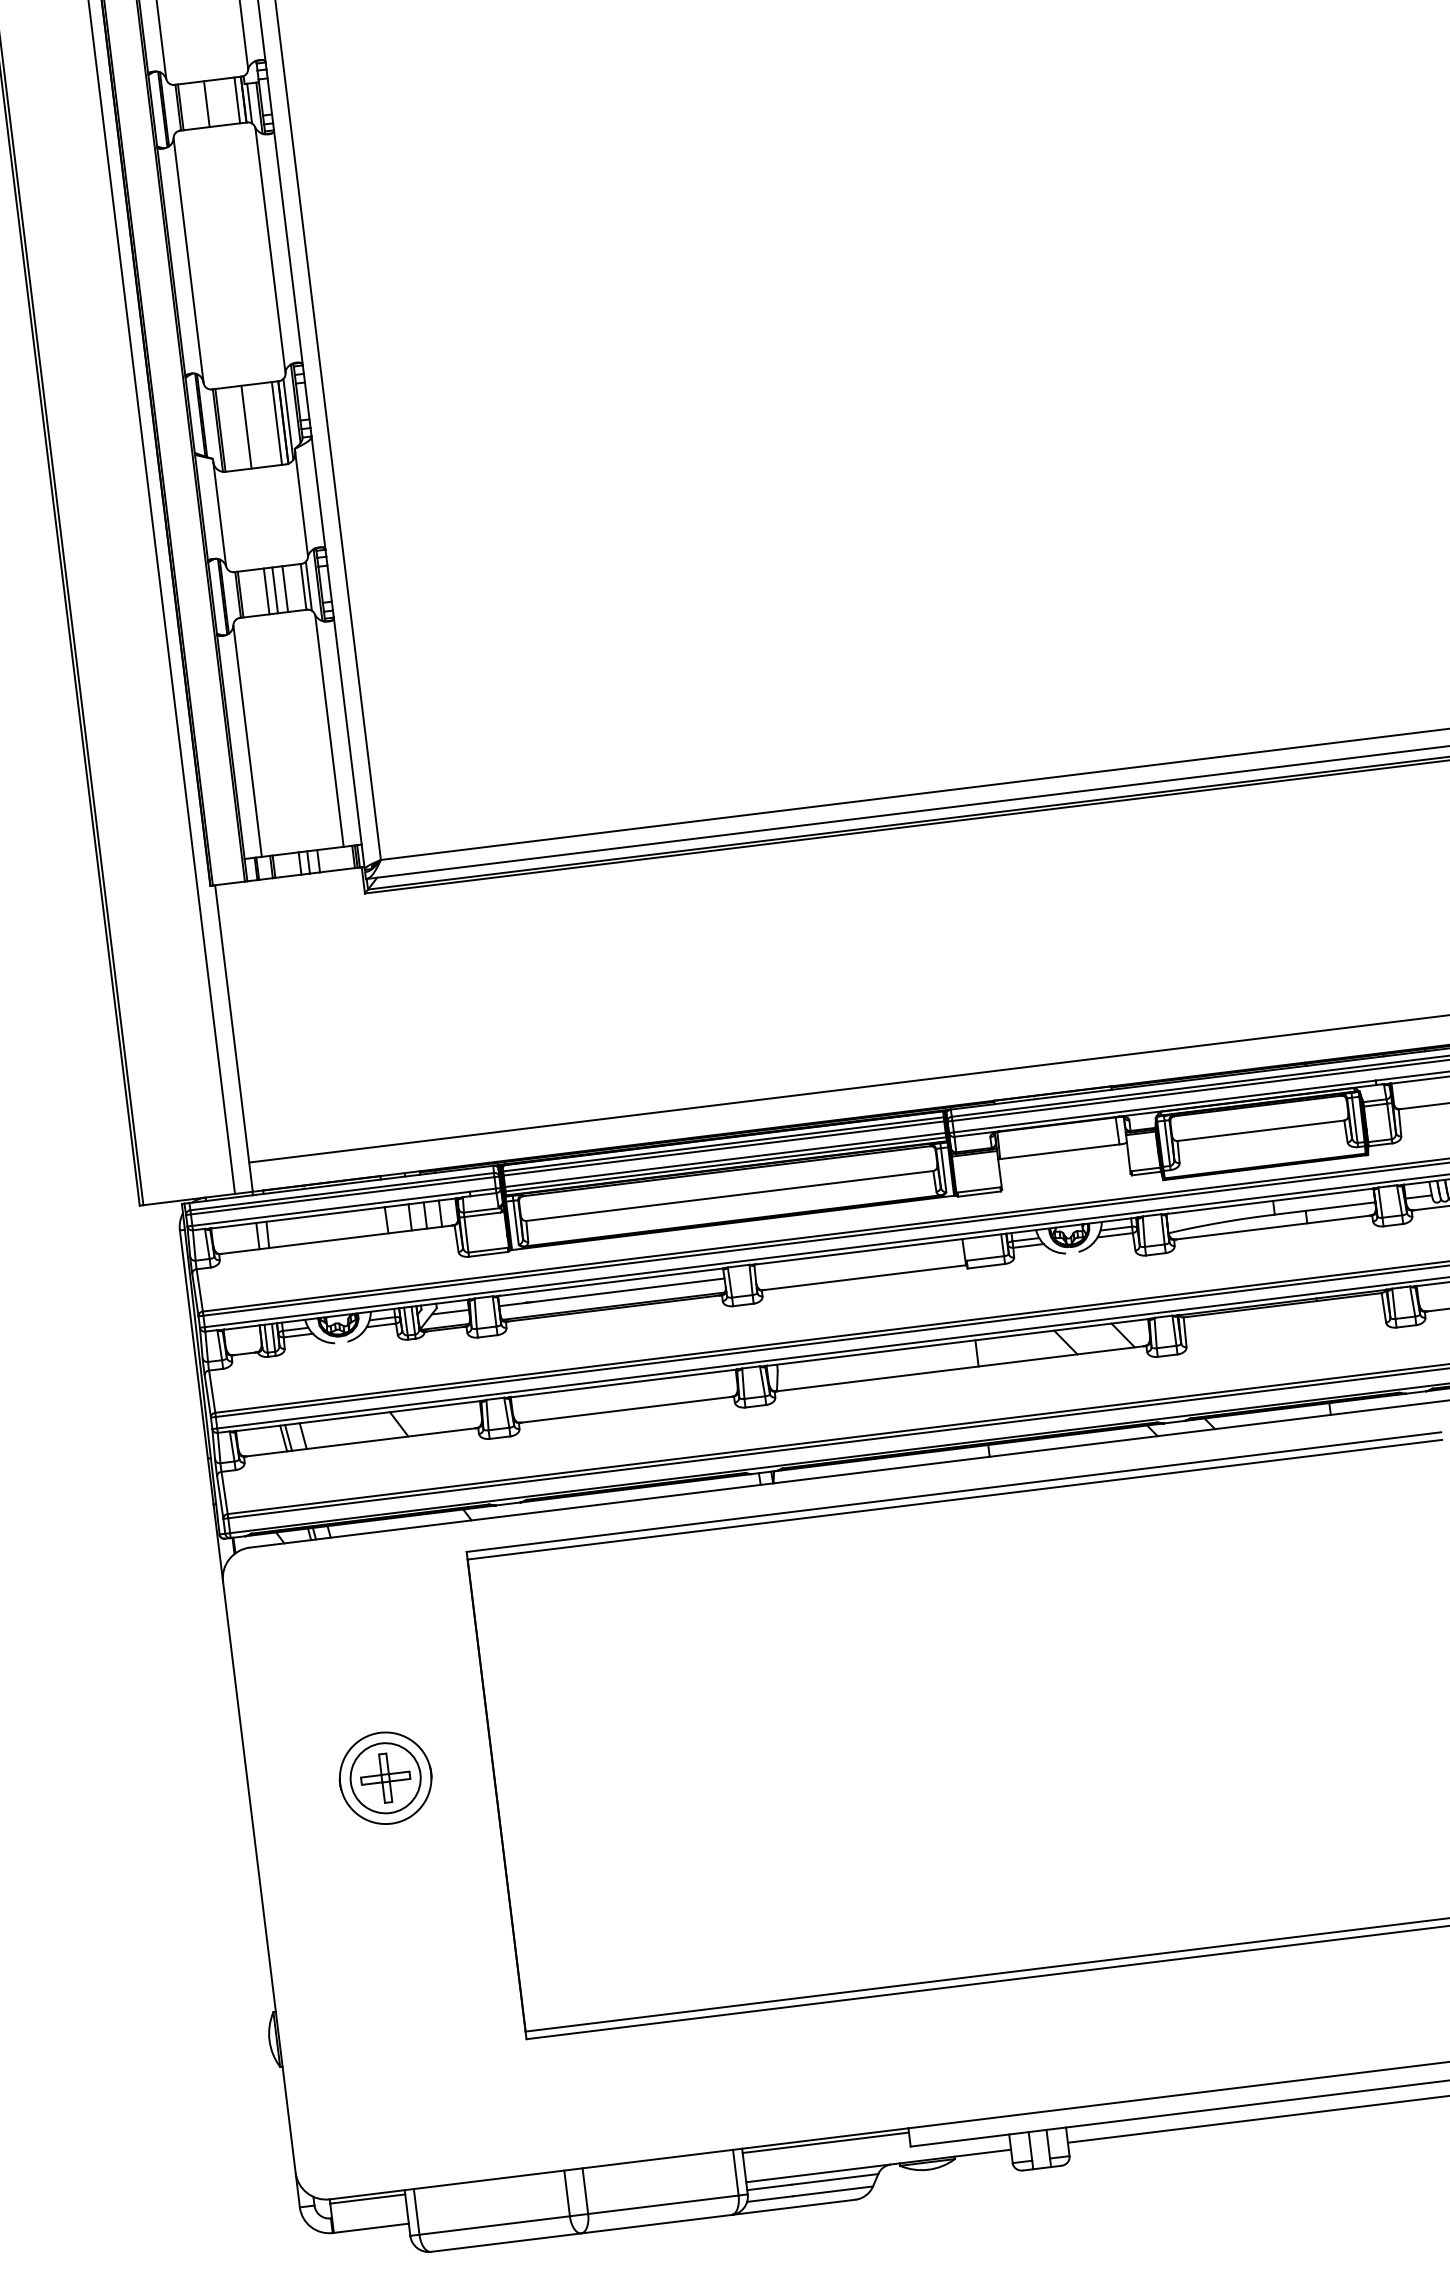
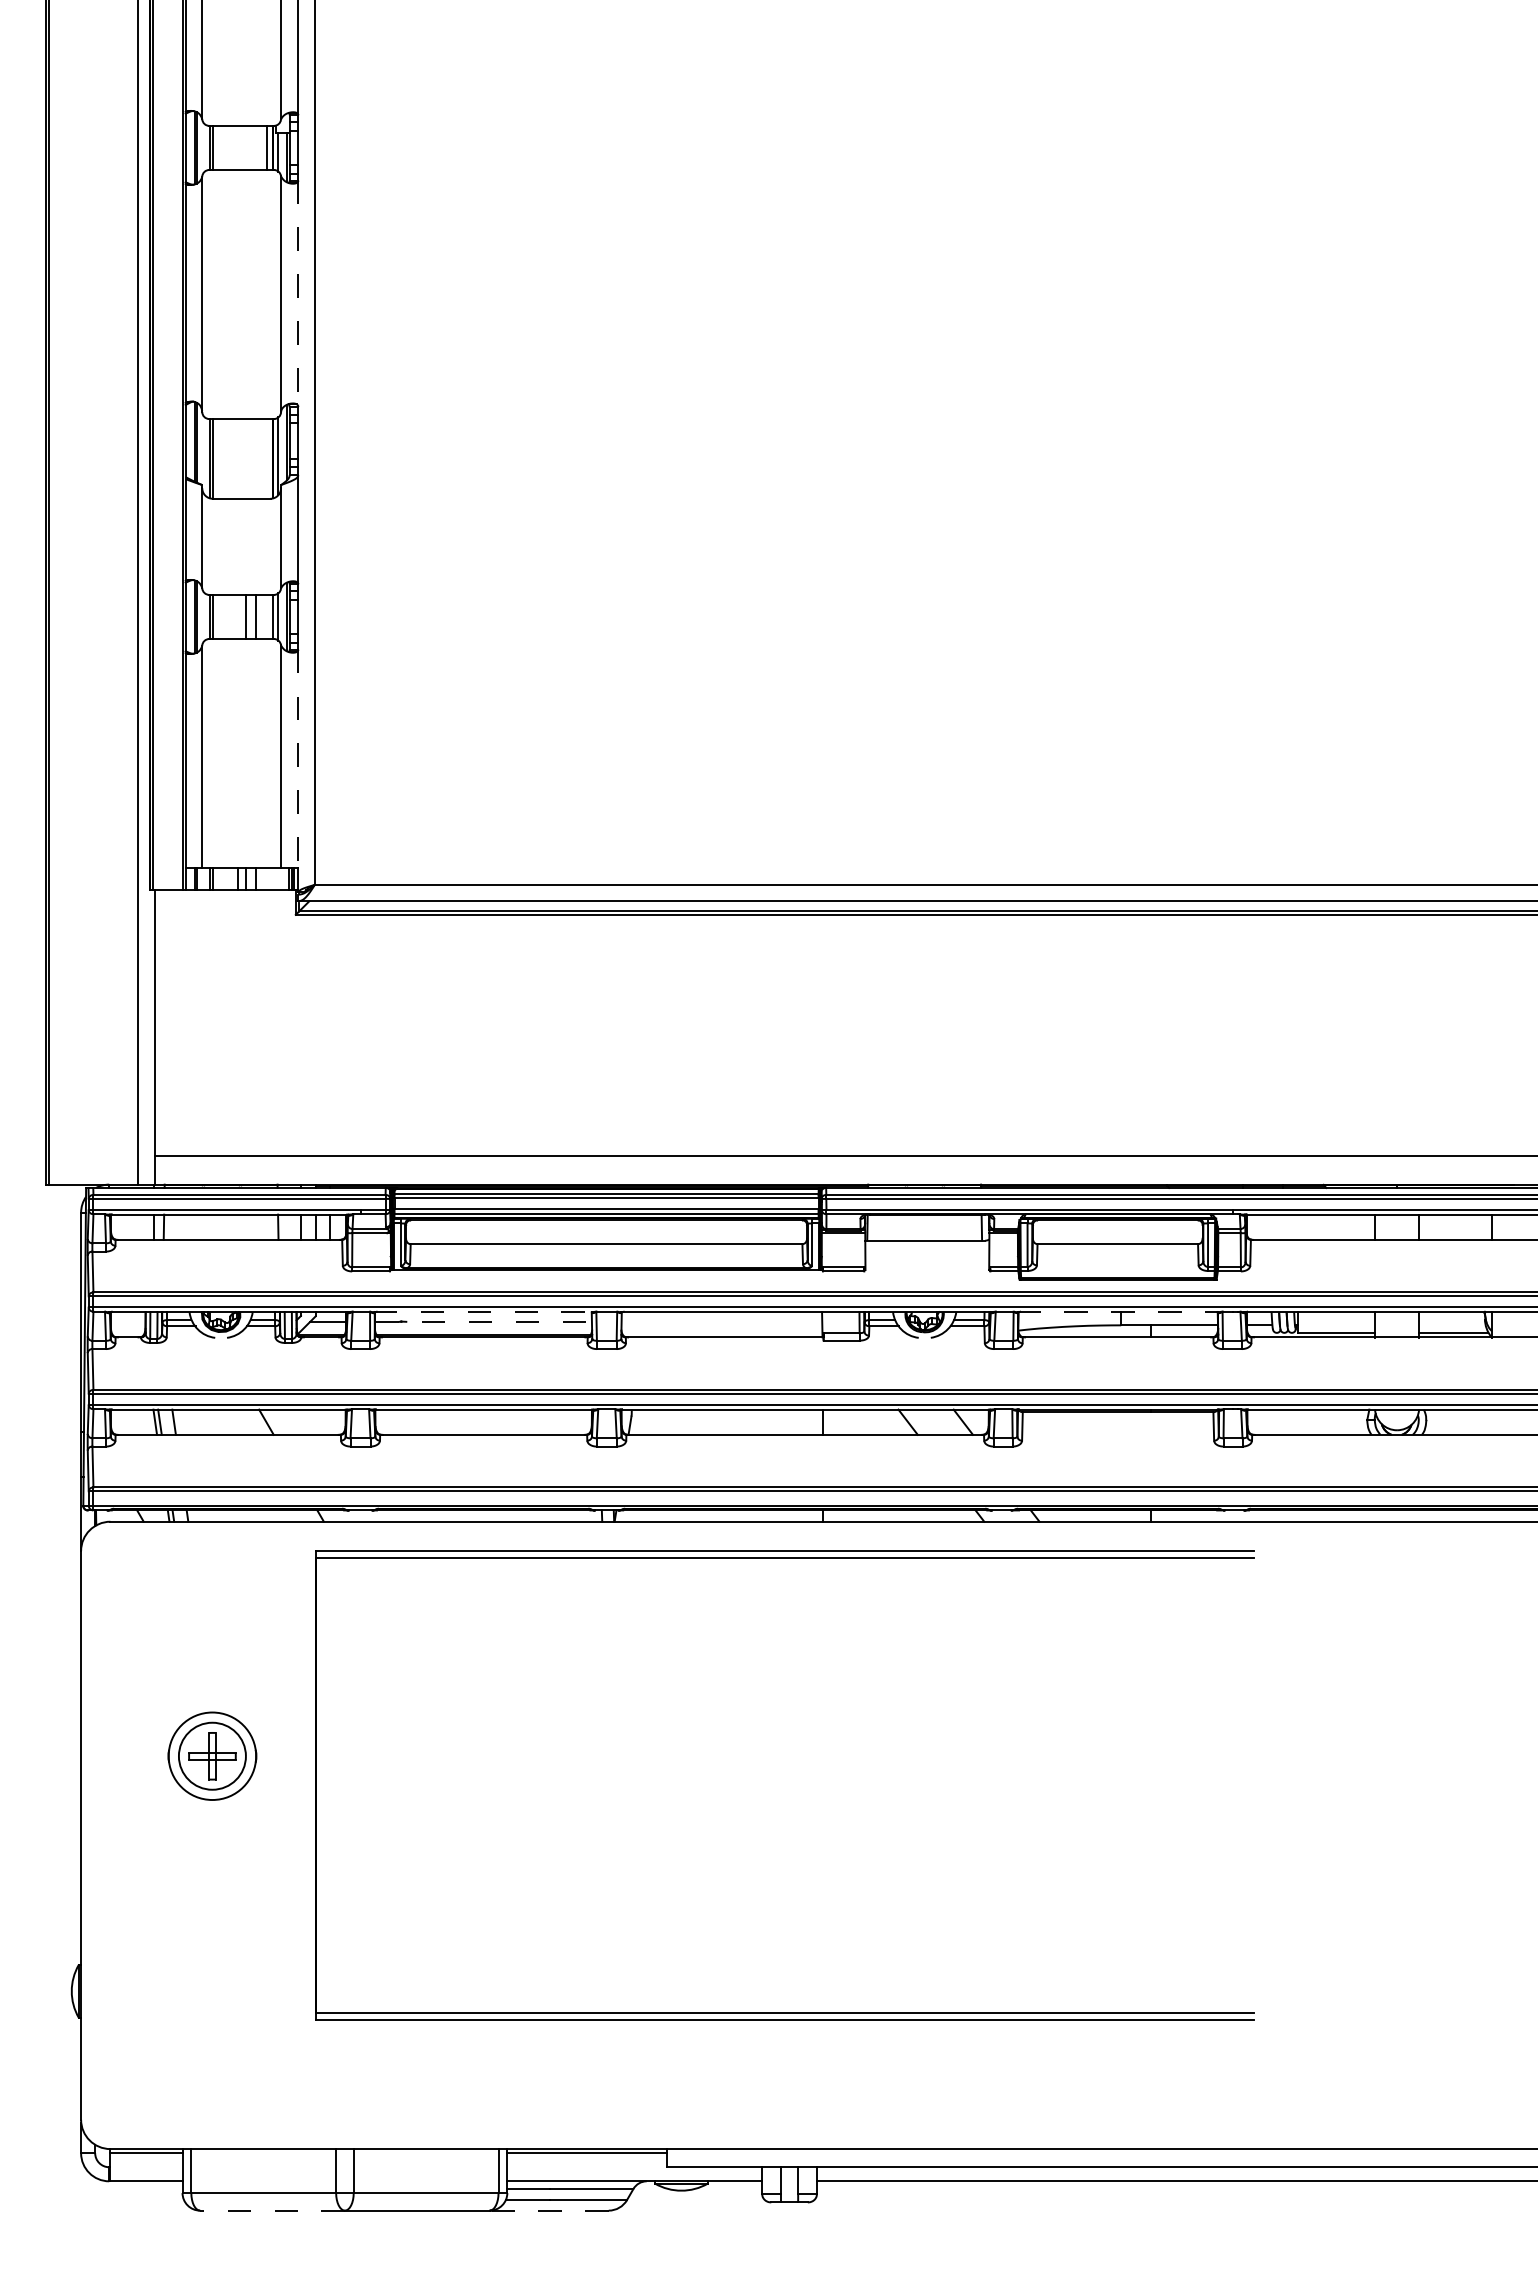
line: (206, 103) -> (237, 147), removed
line: (288, 248) -> (298, 294), solid -> dashed
line: (277, 423) -> (267, 458), removed
line: (246, 426) -> (237, 458), removed
line: (266, 590) -> (237, 616), removed
line: (347, 731) -> (298, 759), solid -> dashed
line: (1270, 1201) -> (1118, 1312), solid -> dashed
line: (610, 1282) -> (483, 1312), solid -> dashed
line: (612, 1291) -> (484, 1321), solid -> dashed
line: (794, 2207) -> (550, 2210), solid -> dashed
line: (506, 2242) -> (272, 2210), solid -> dashed

